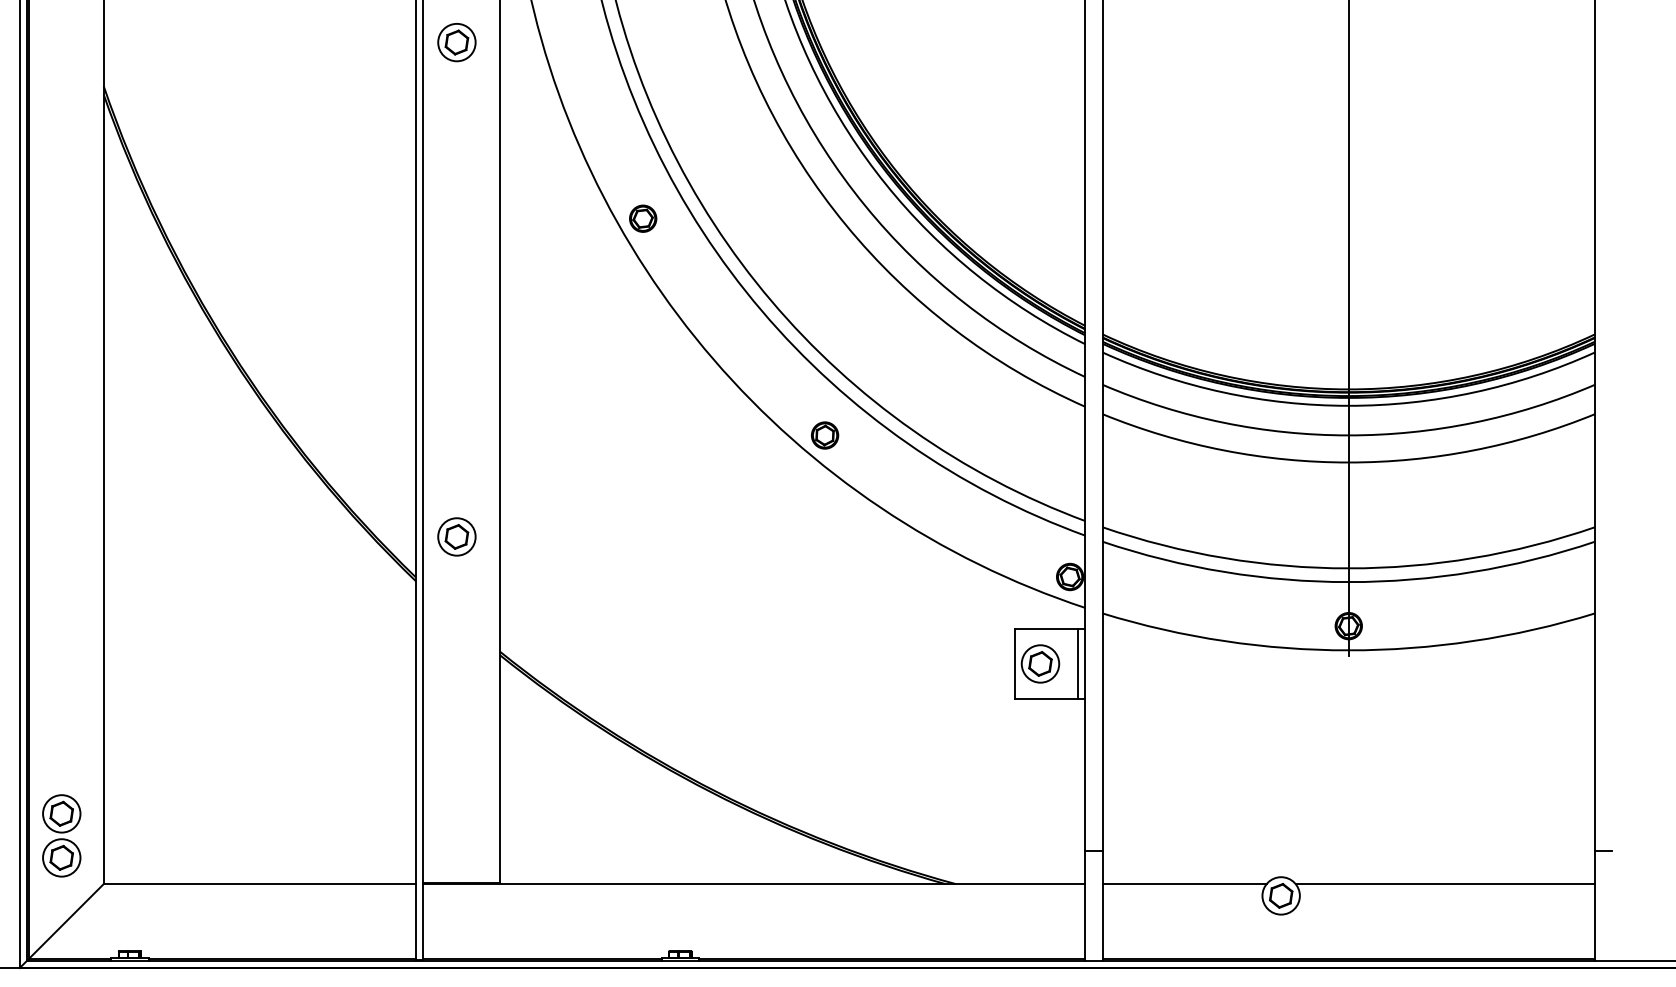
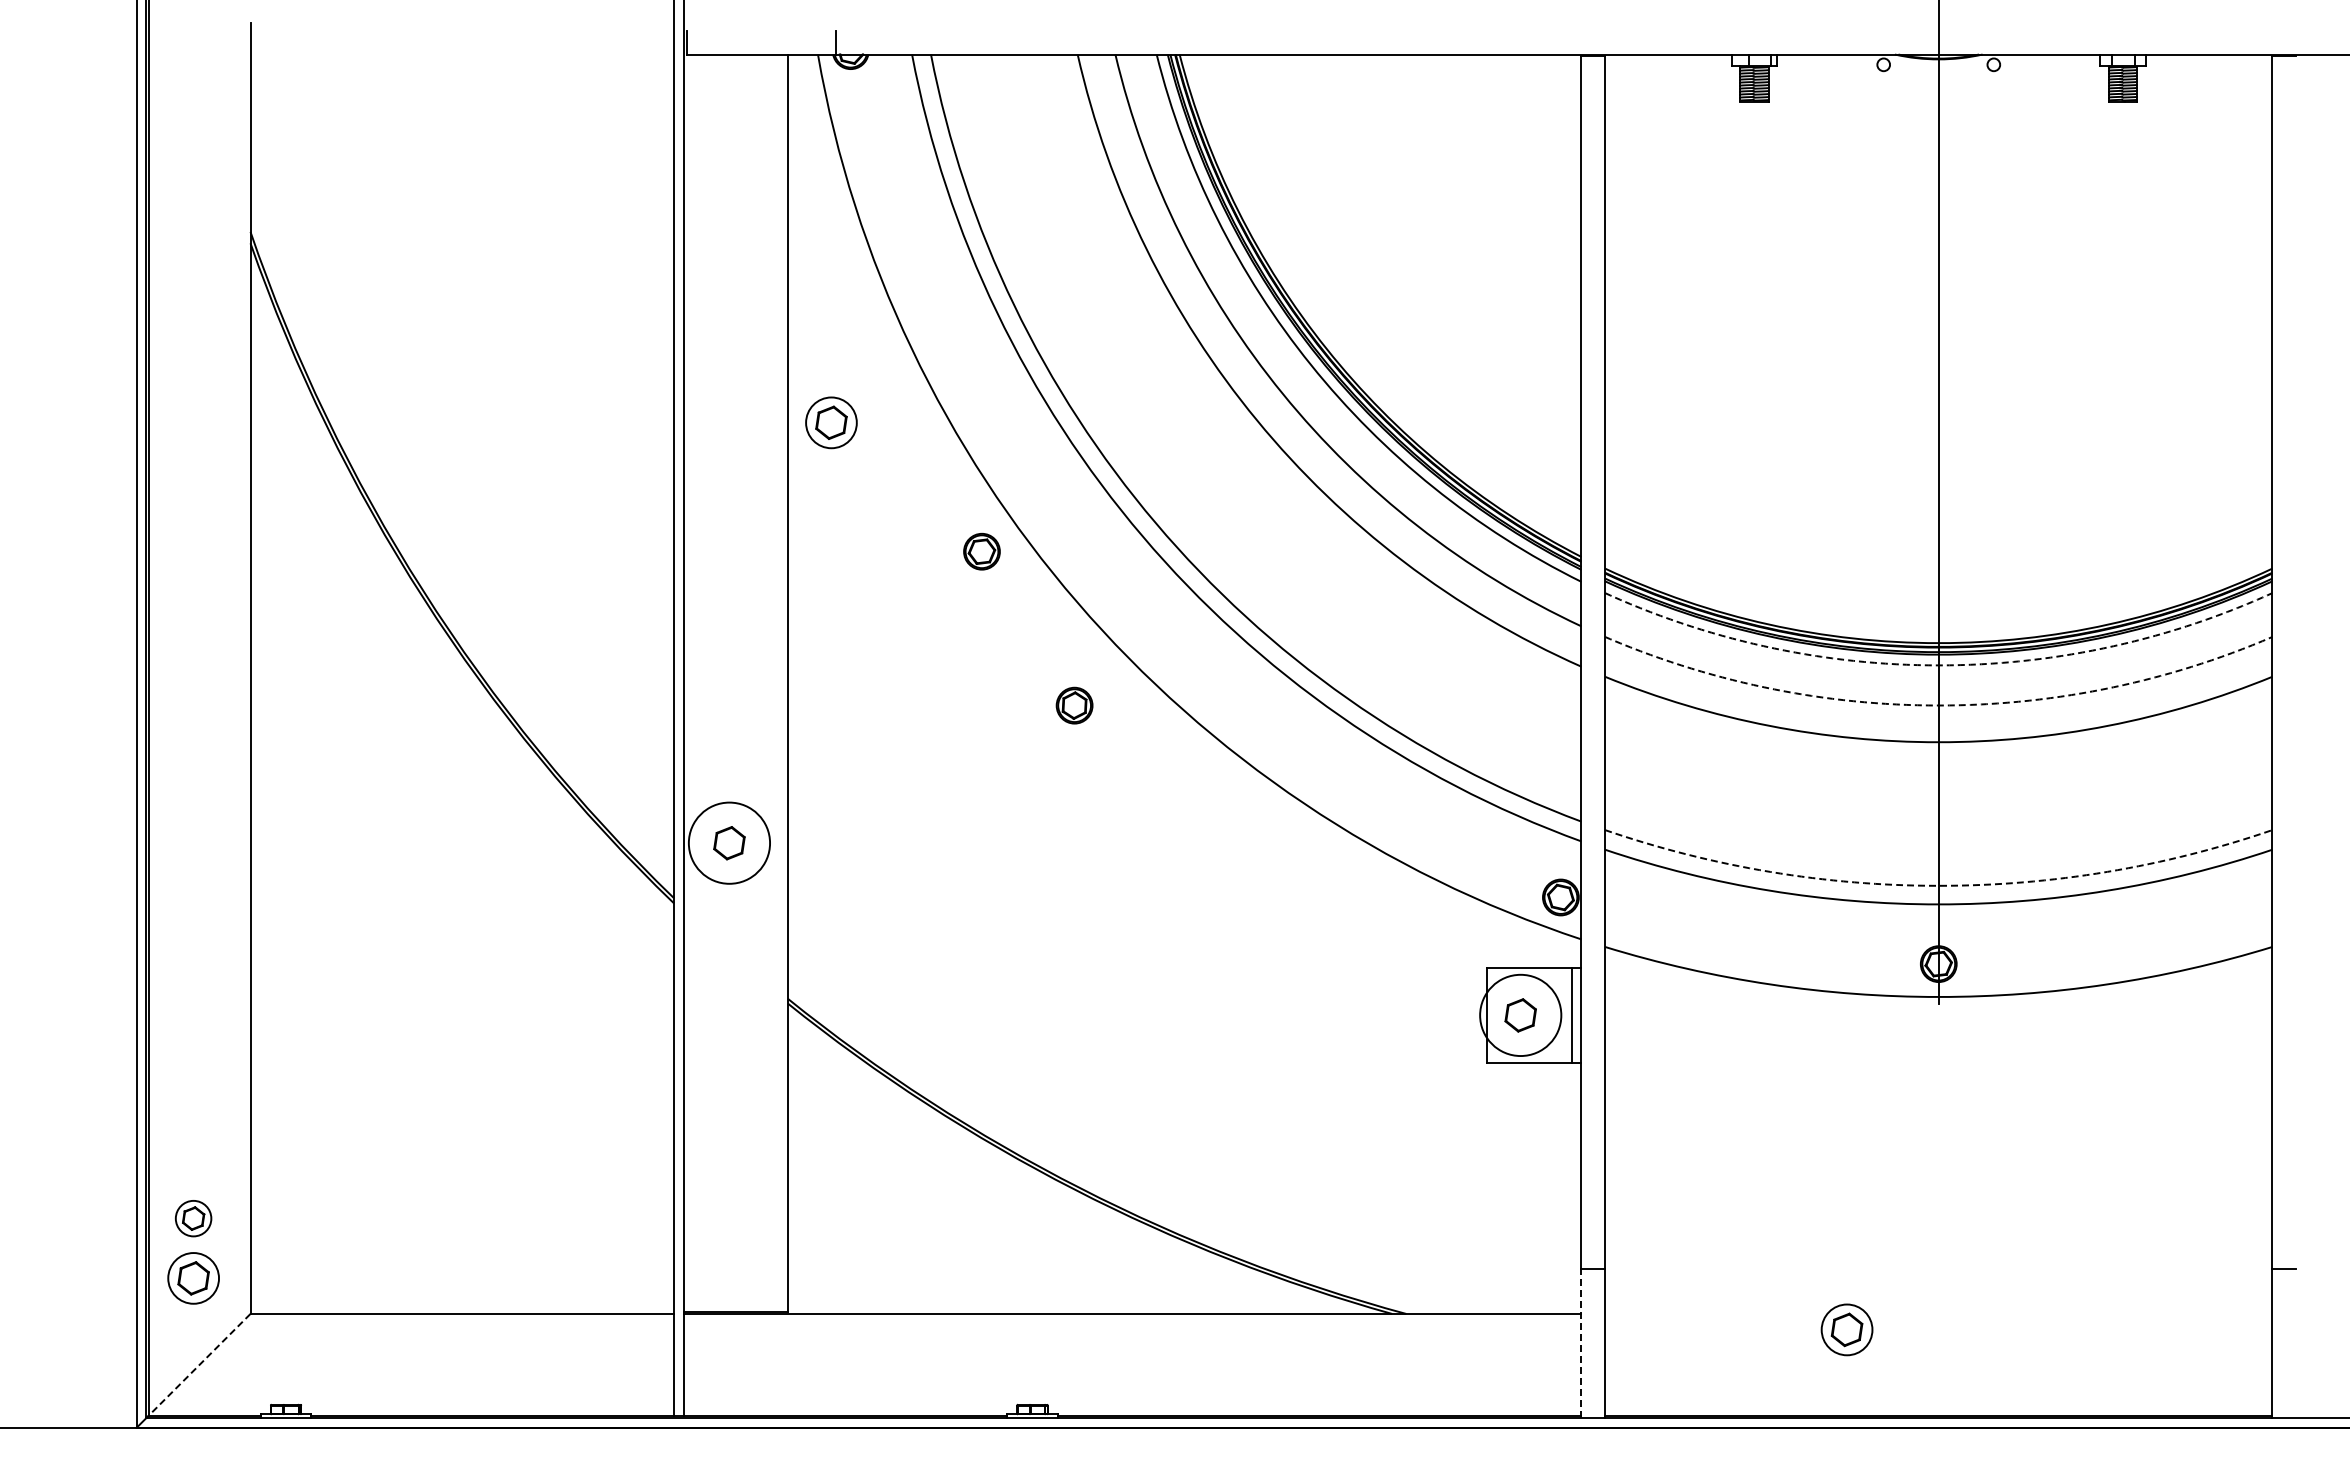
part: (456, 42) -> (831, 422), moved
part: (642, 218) -> (981, 551), moved
arc: (1348, 405) -> (1938, 665), solid -> dashed
part: (824, 435) -> (1074, 705), moved
arc: (1348, 435) -> (1938, 705), solid -> dashed
circle: (456, 536) -> (729, 842), size x1.6
arc: (1348, 568) -> (1938, 885), solid -> dashed
circle: (1040, 664) -> (1520, 1015), size x1.6
part: (61, 813) -> (193, 1218), size x0.7
line: (1184, 883) -> (1716, 1313), removed
line: (1445, 883) -> (2069, 1313), removed
line: (1085, 905) -> (1581, 1343), solid -> dashed
line: (66, 922) -> (199, 1365), solid -> dashed

